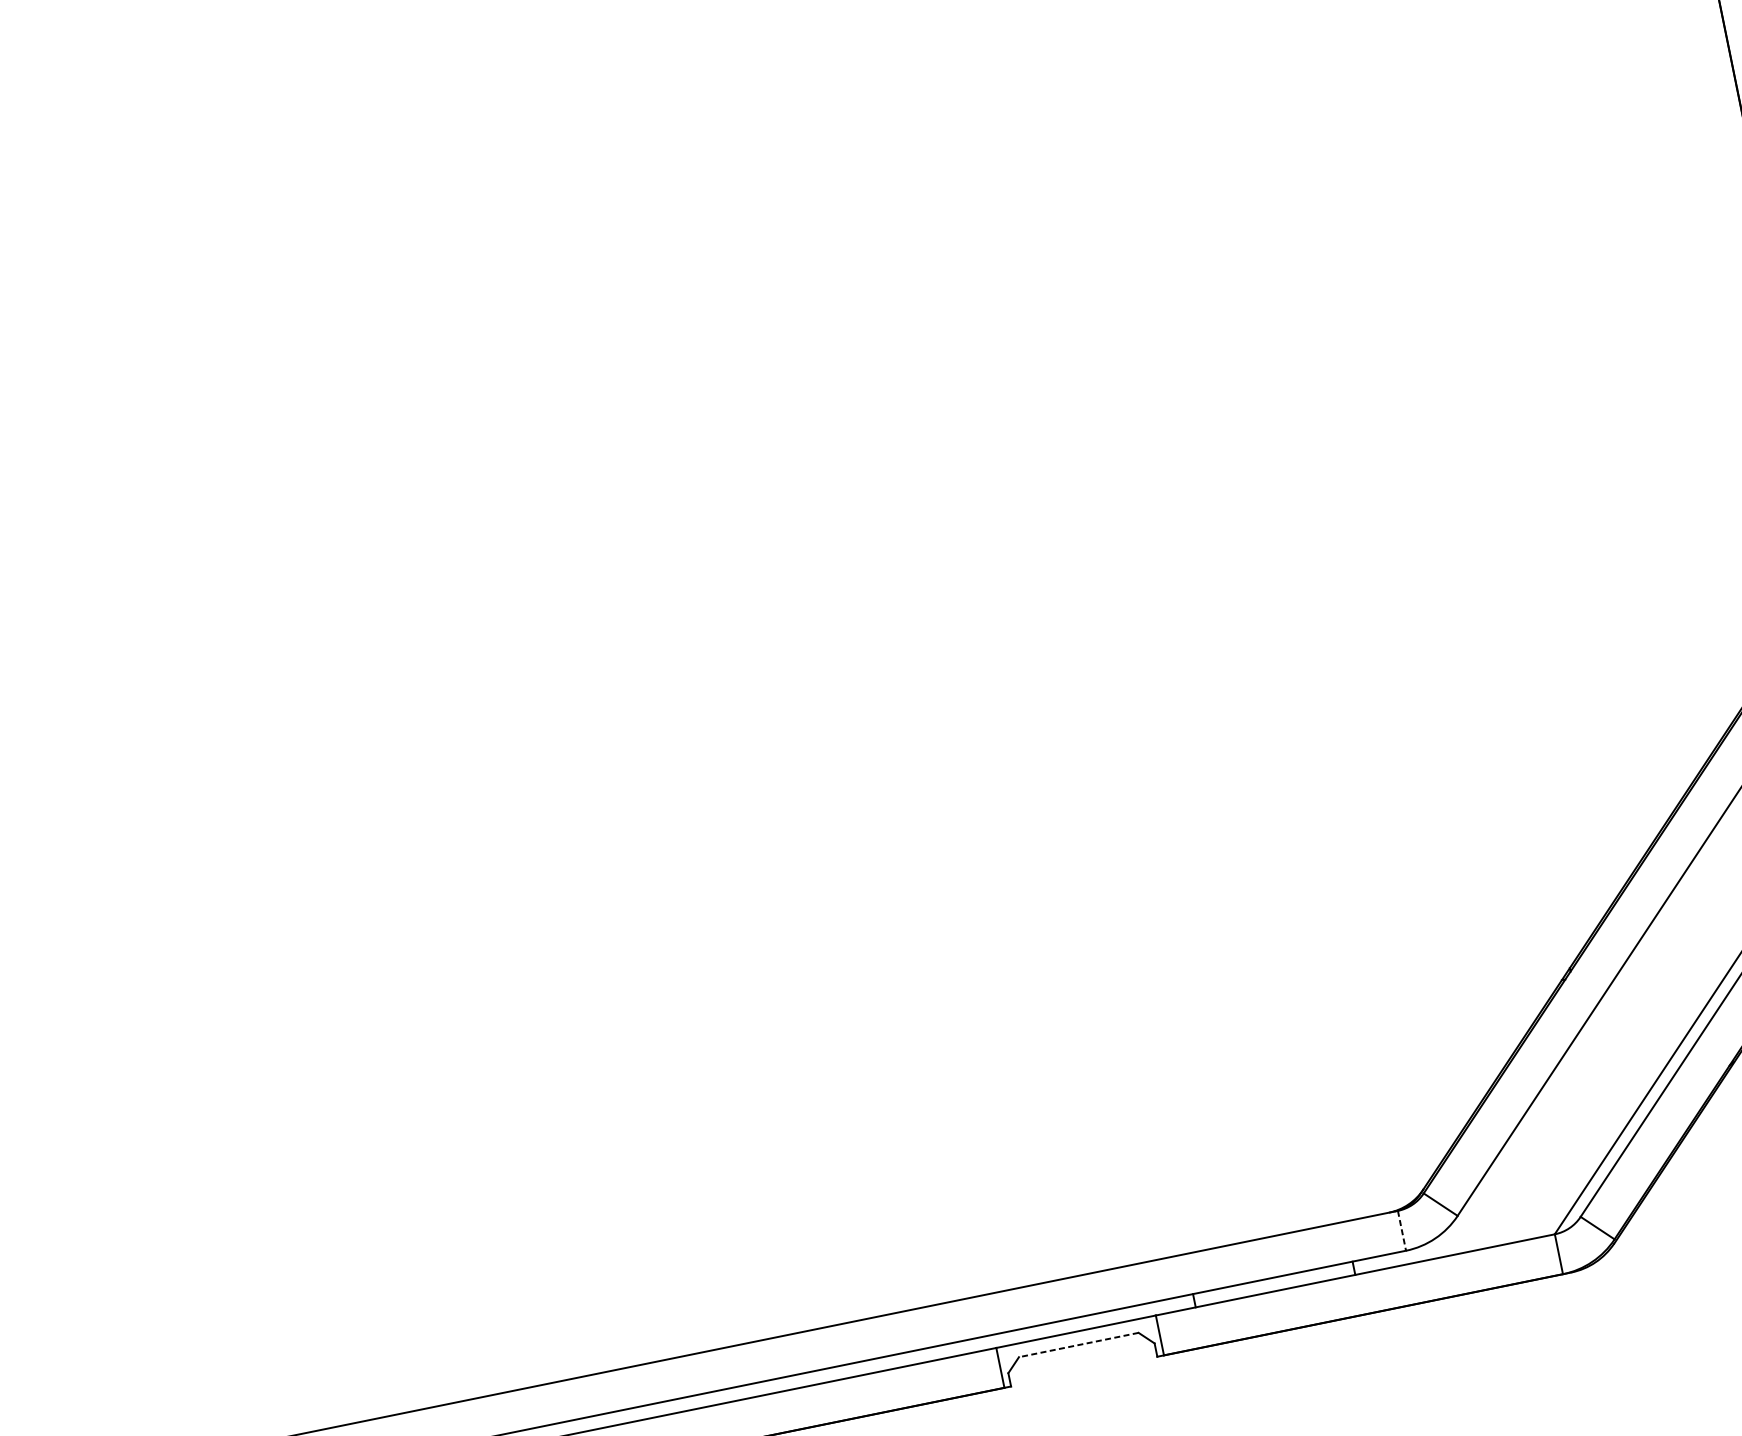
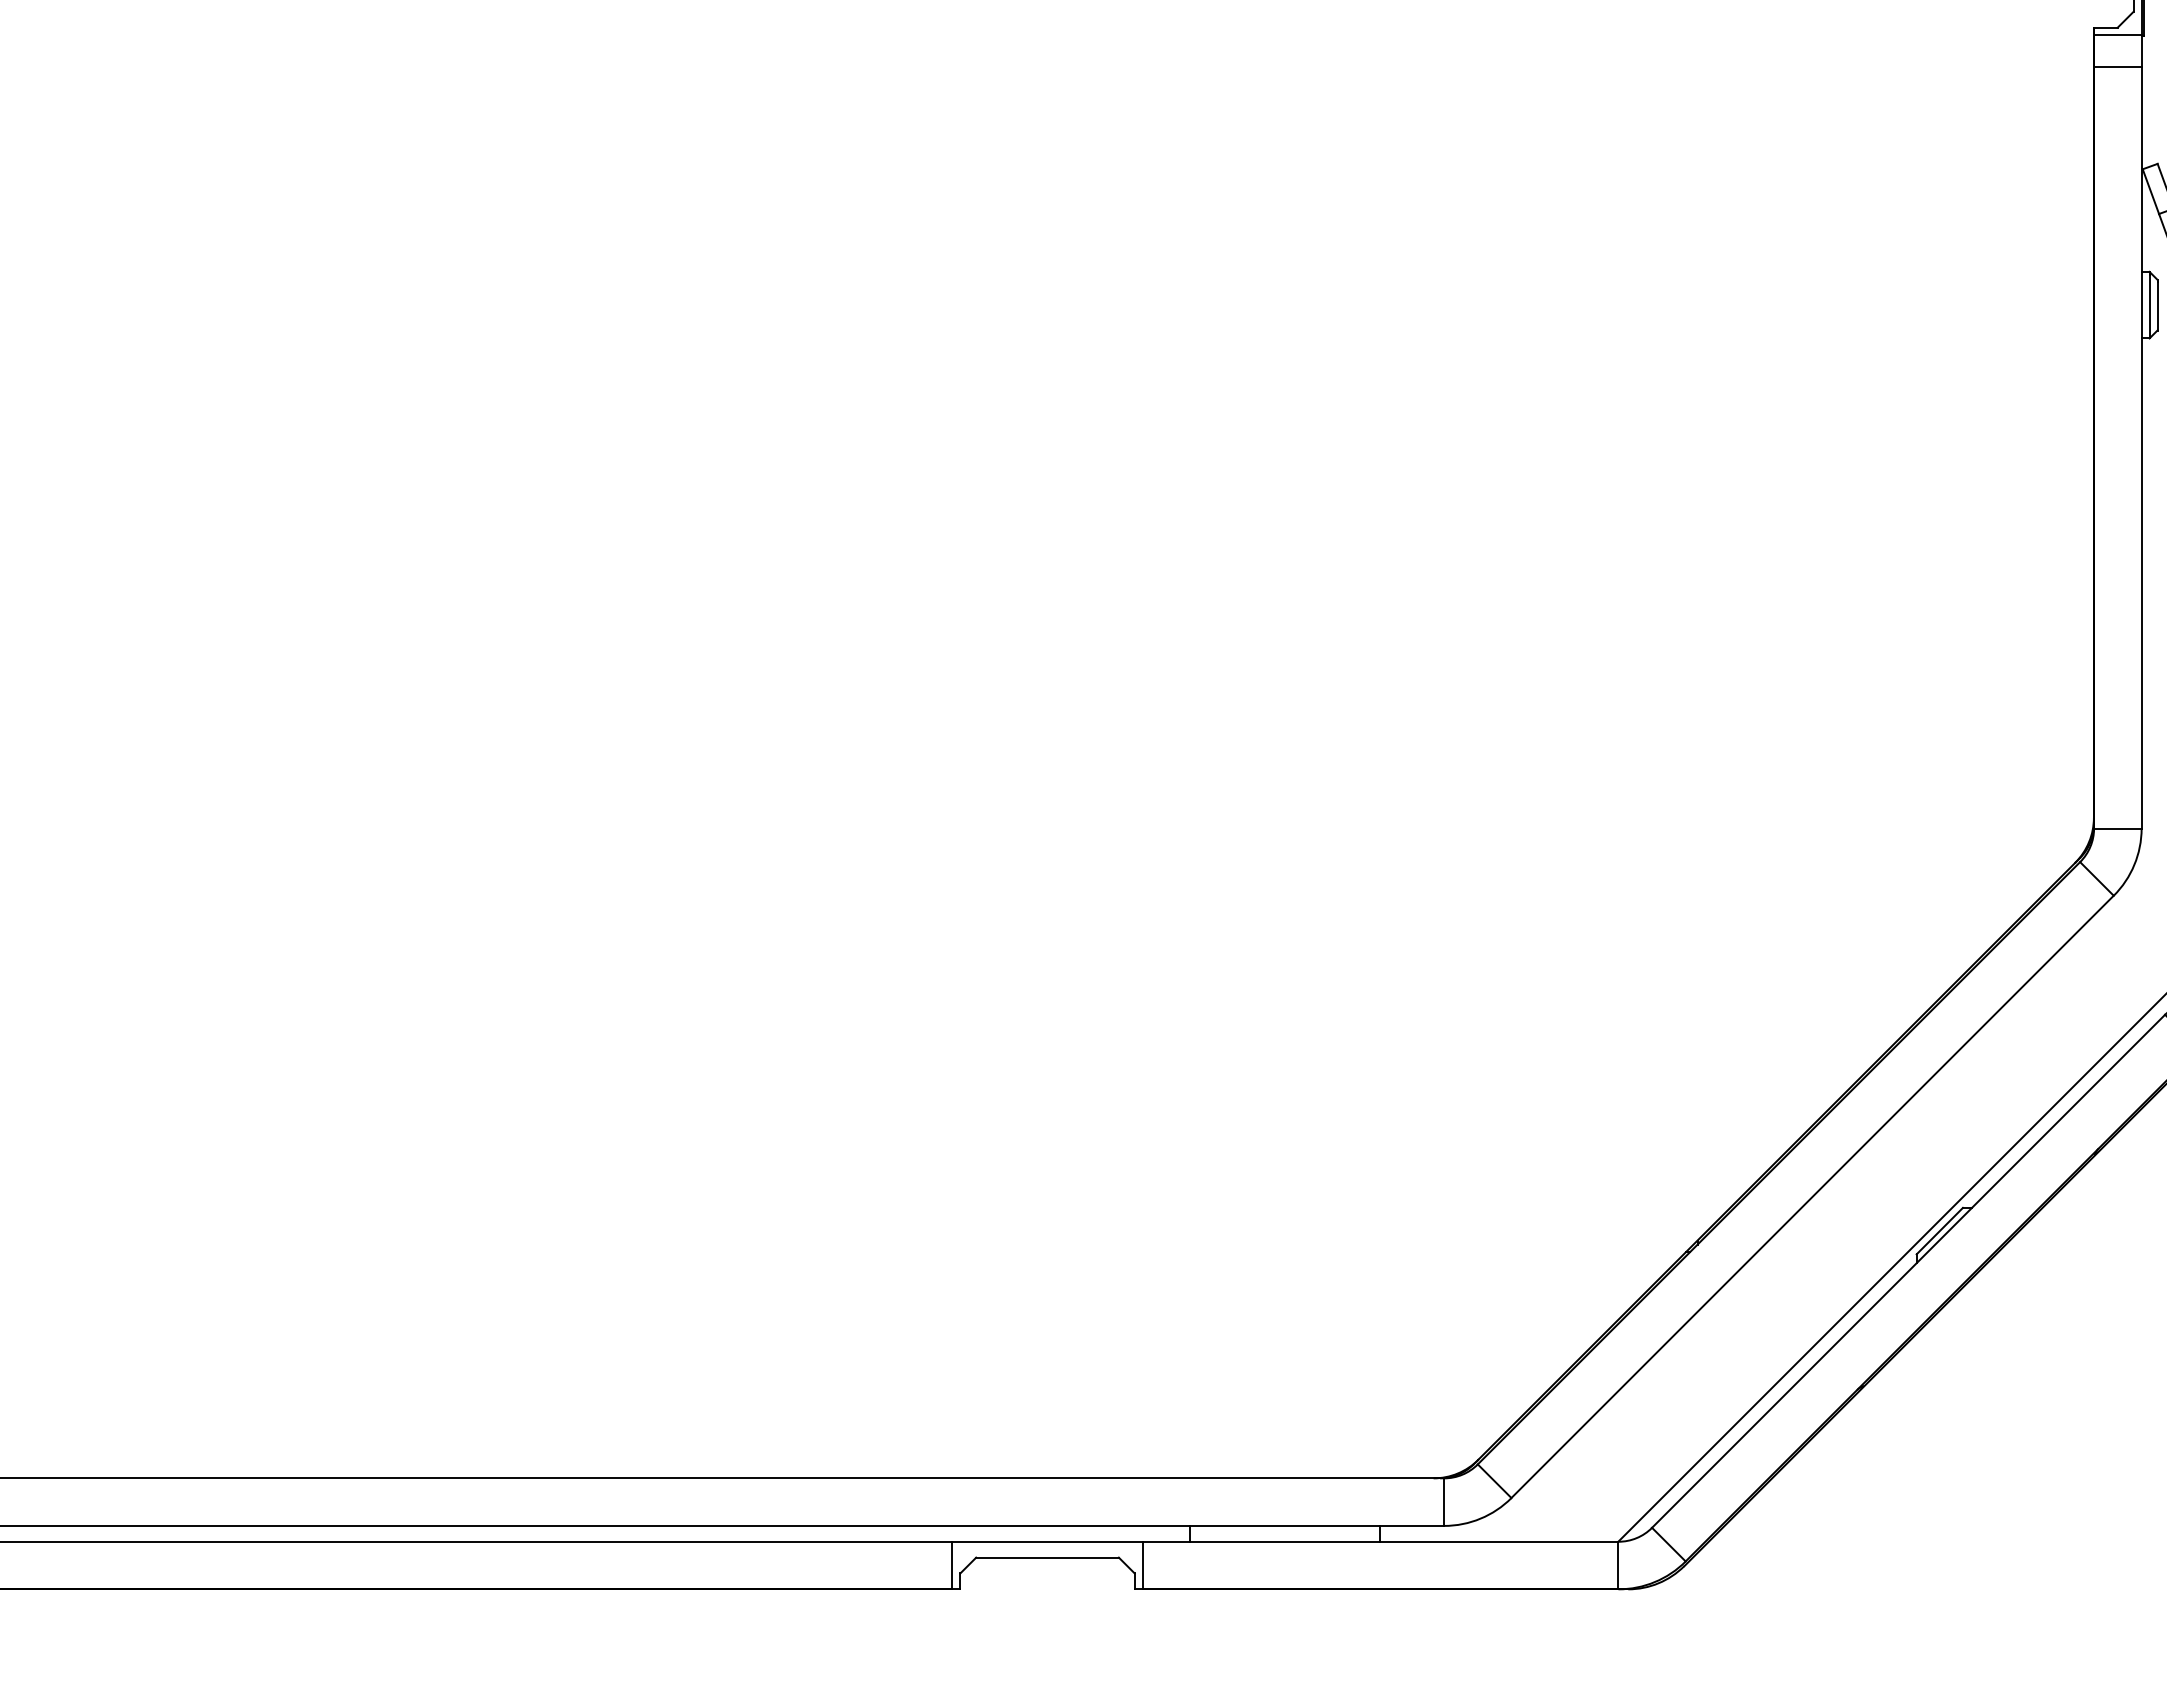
line: (1402, 1231) -> (1444, 1502), dashed -> solid
line: (1078, 1344) -> (1047, 1557), dashed -> solid

